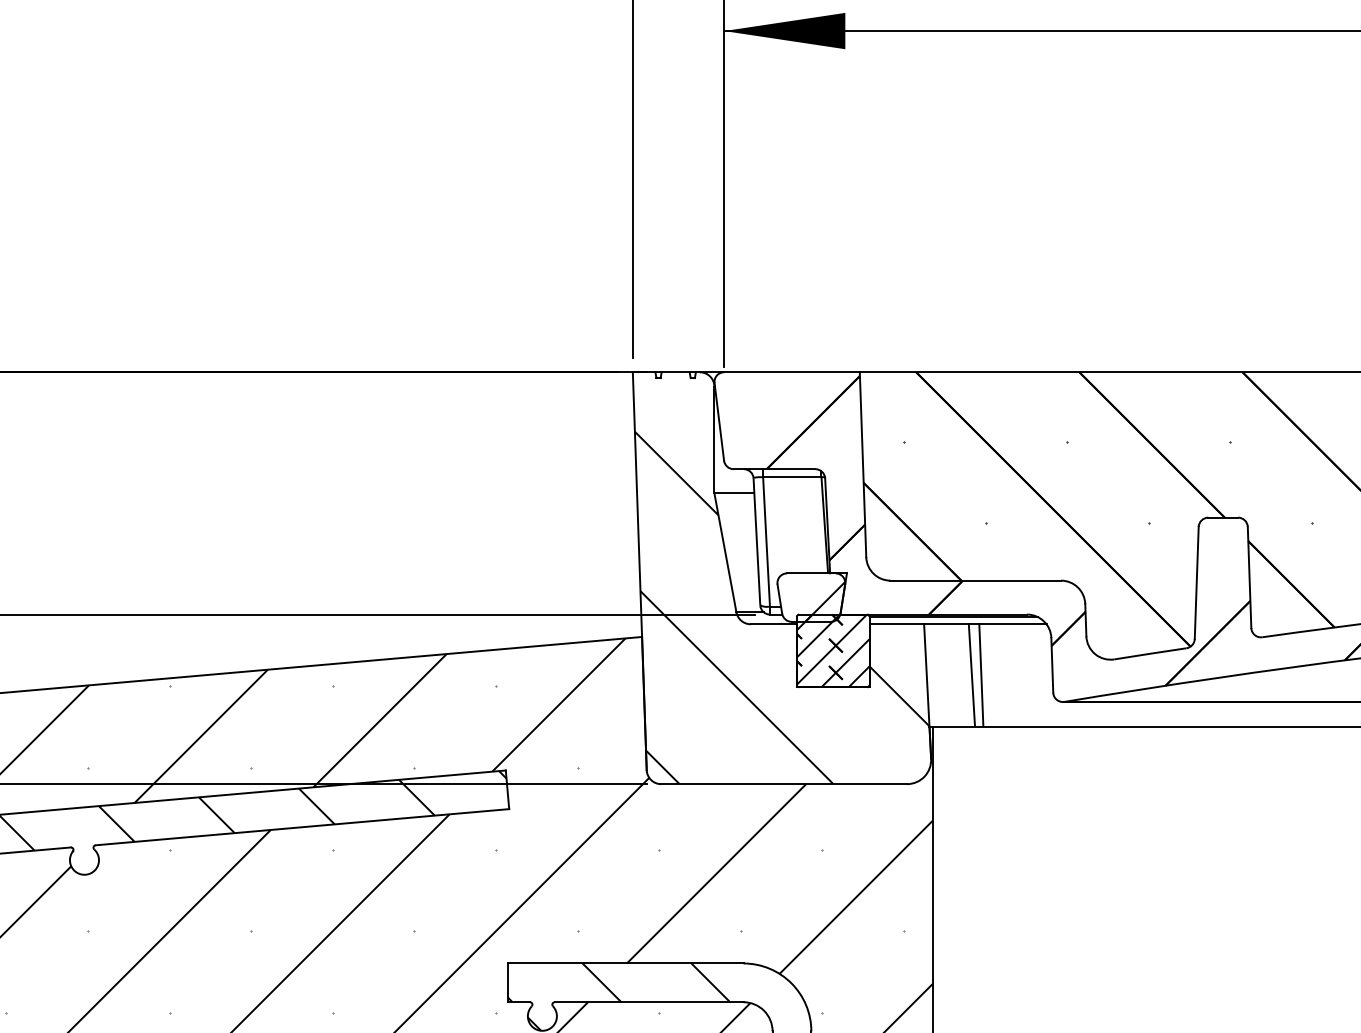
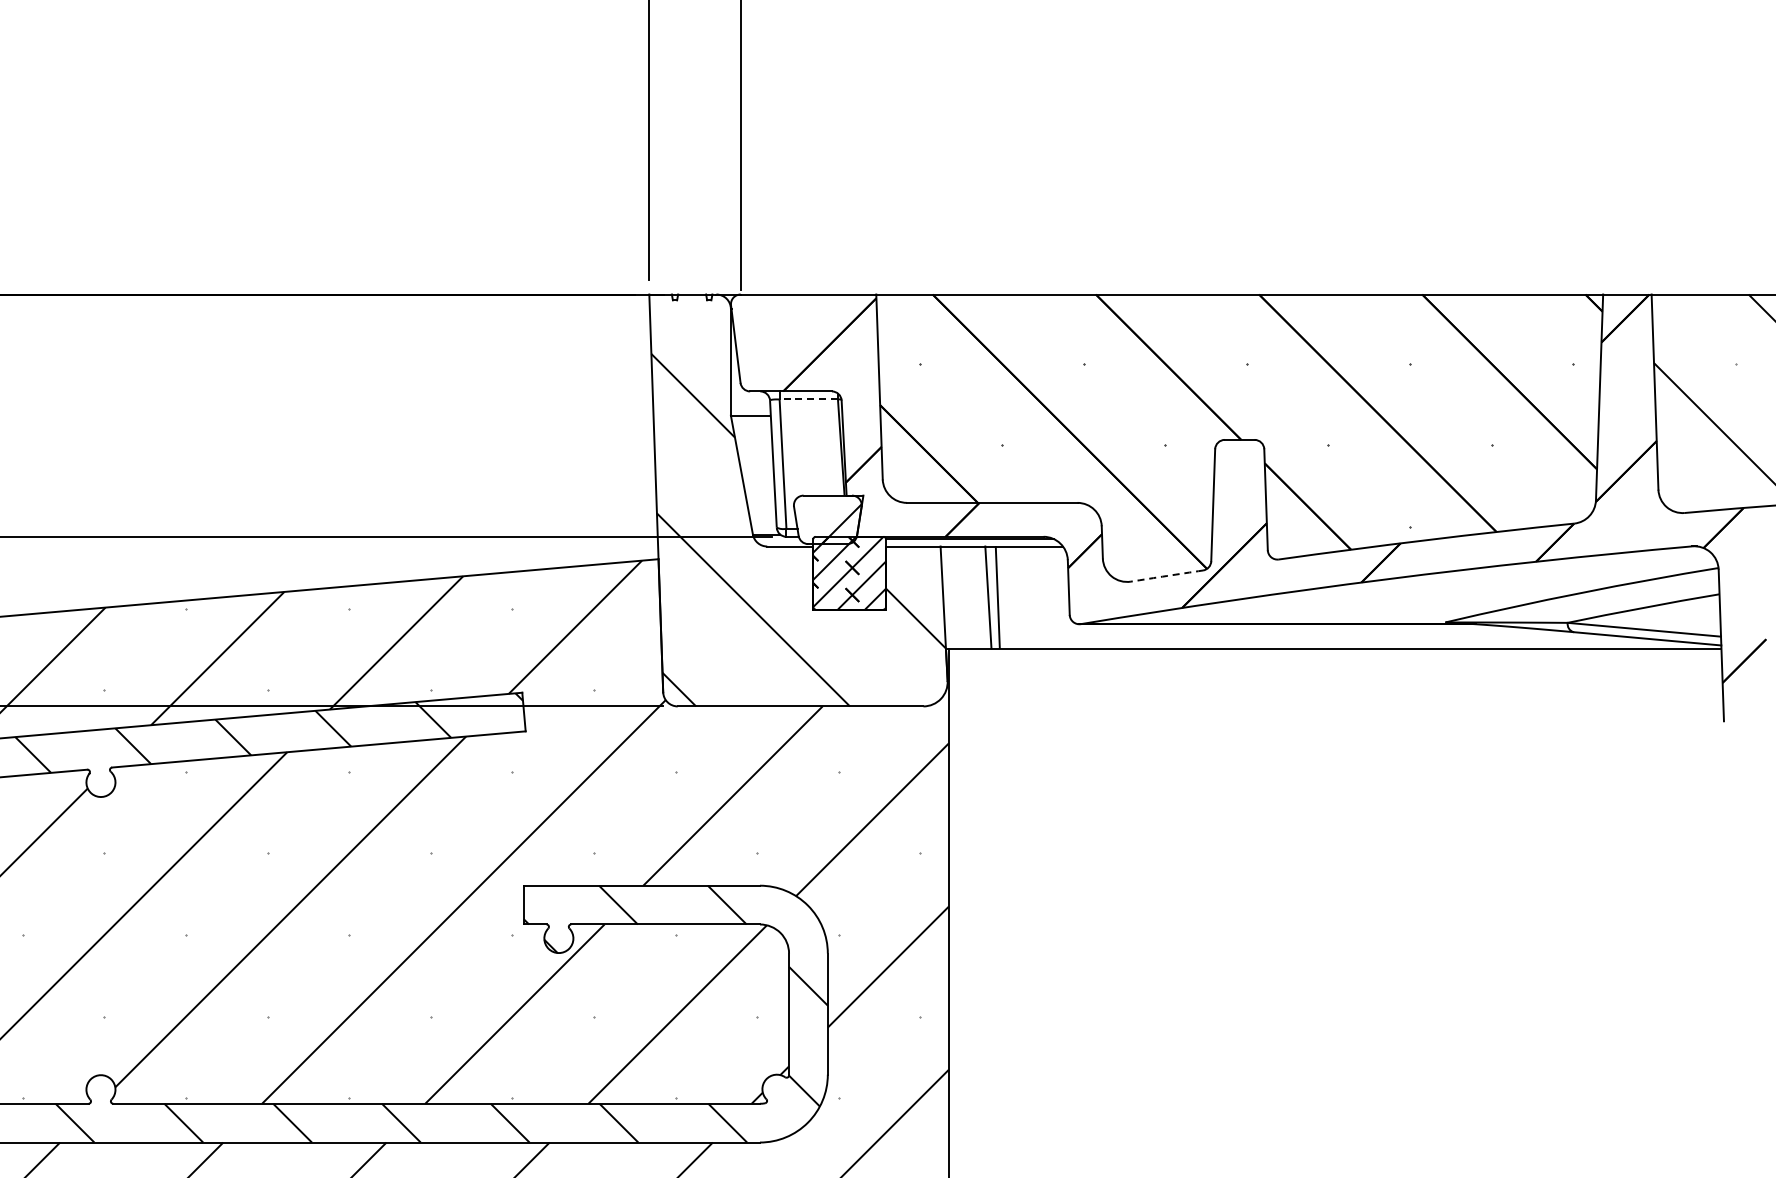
line: (792, 477) -> (808, 399), solid -> dashed
arc: (1150, 654) -> (1166, 576), solid -> dashed

